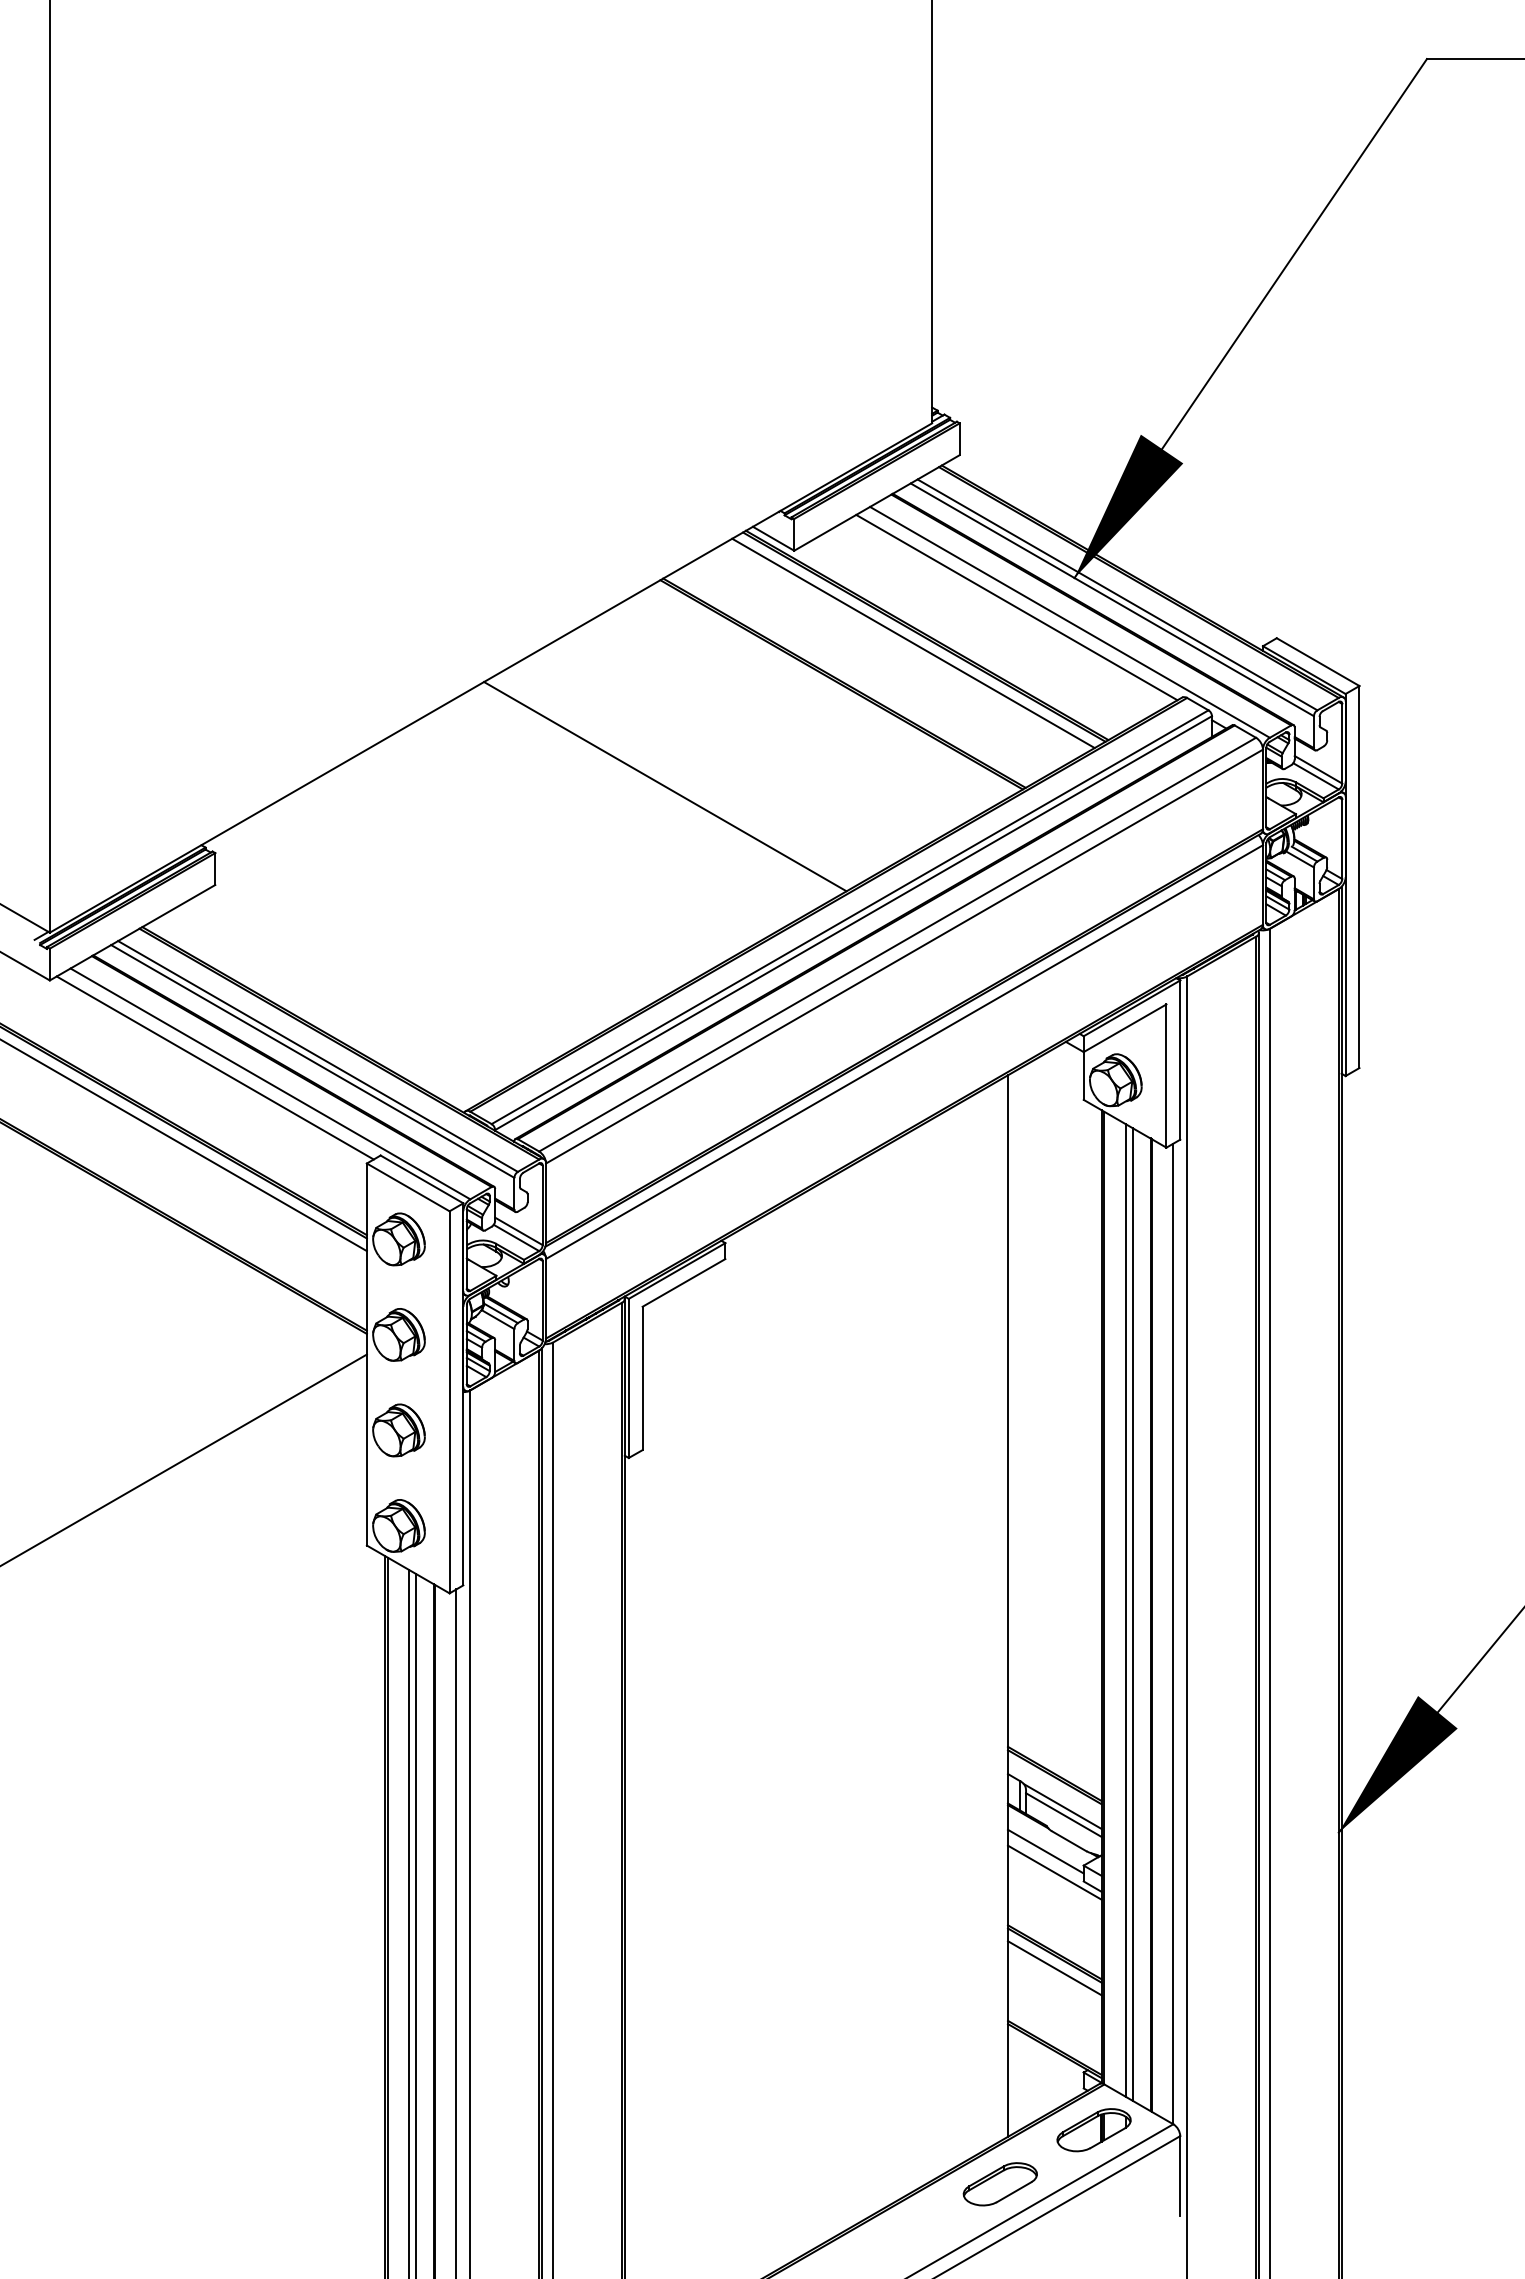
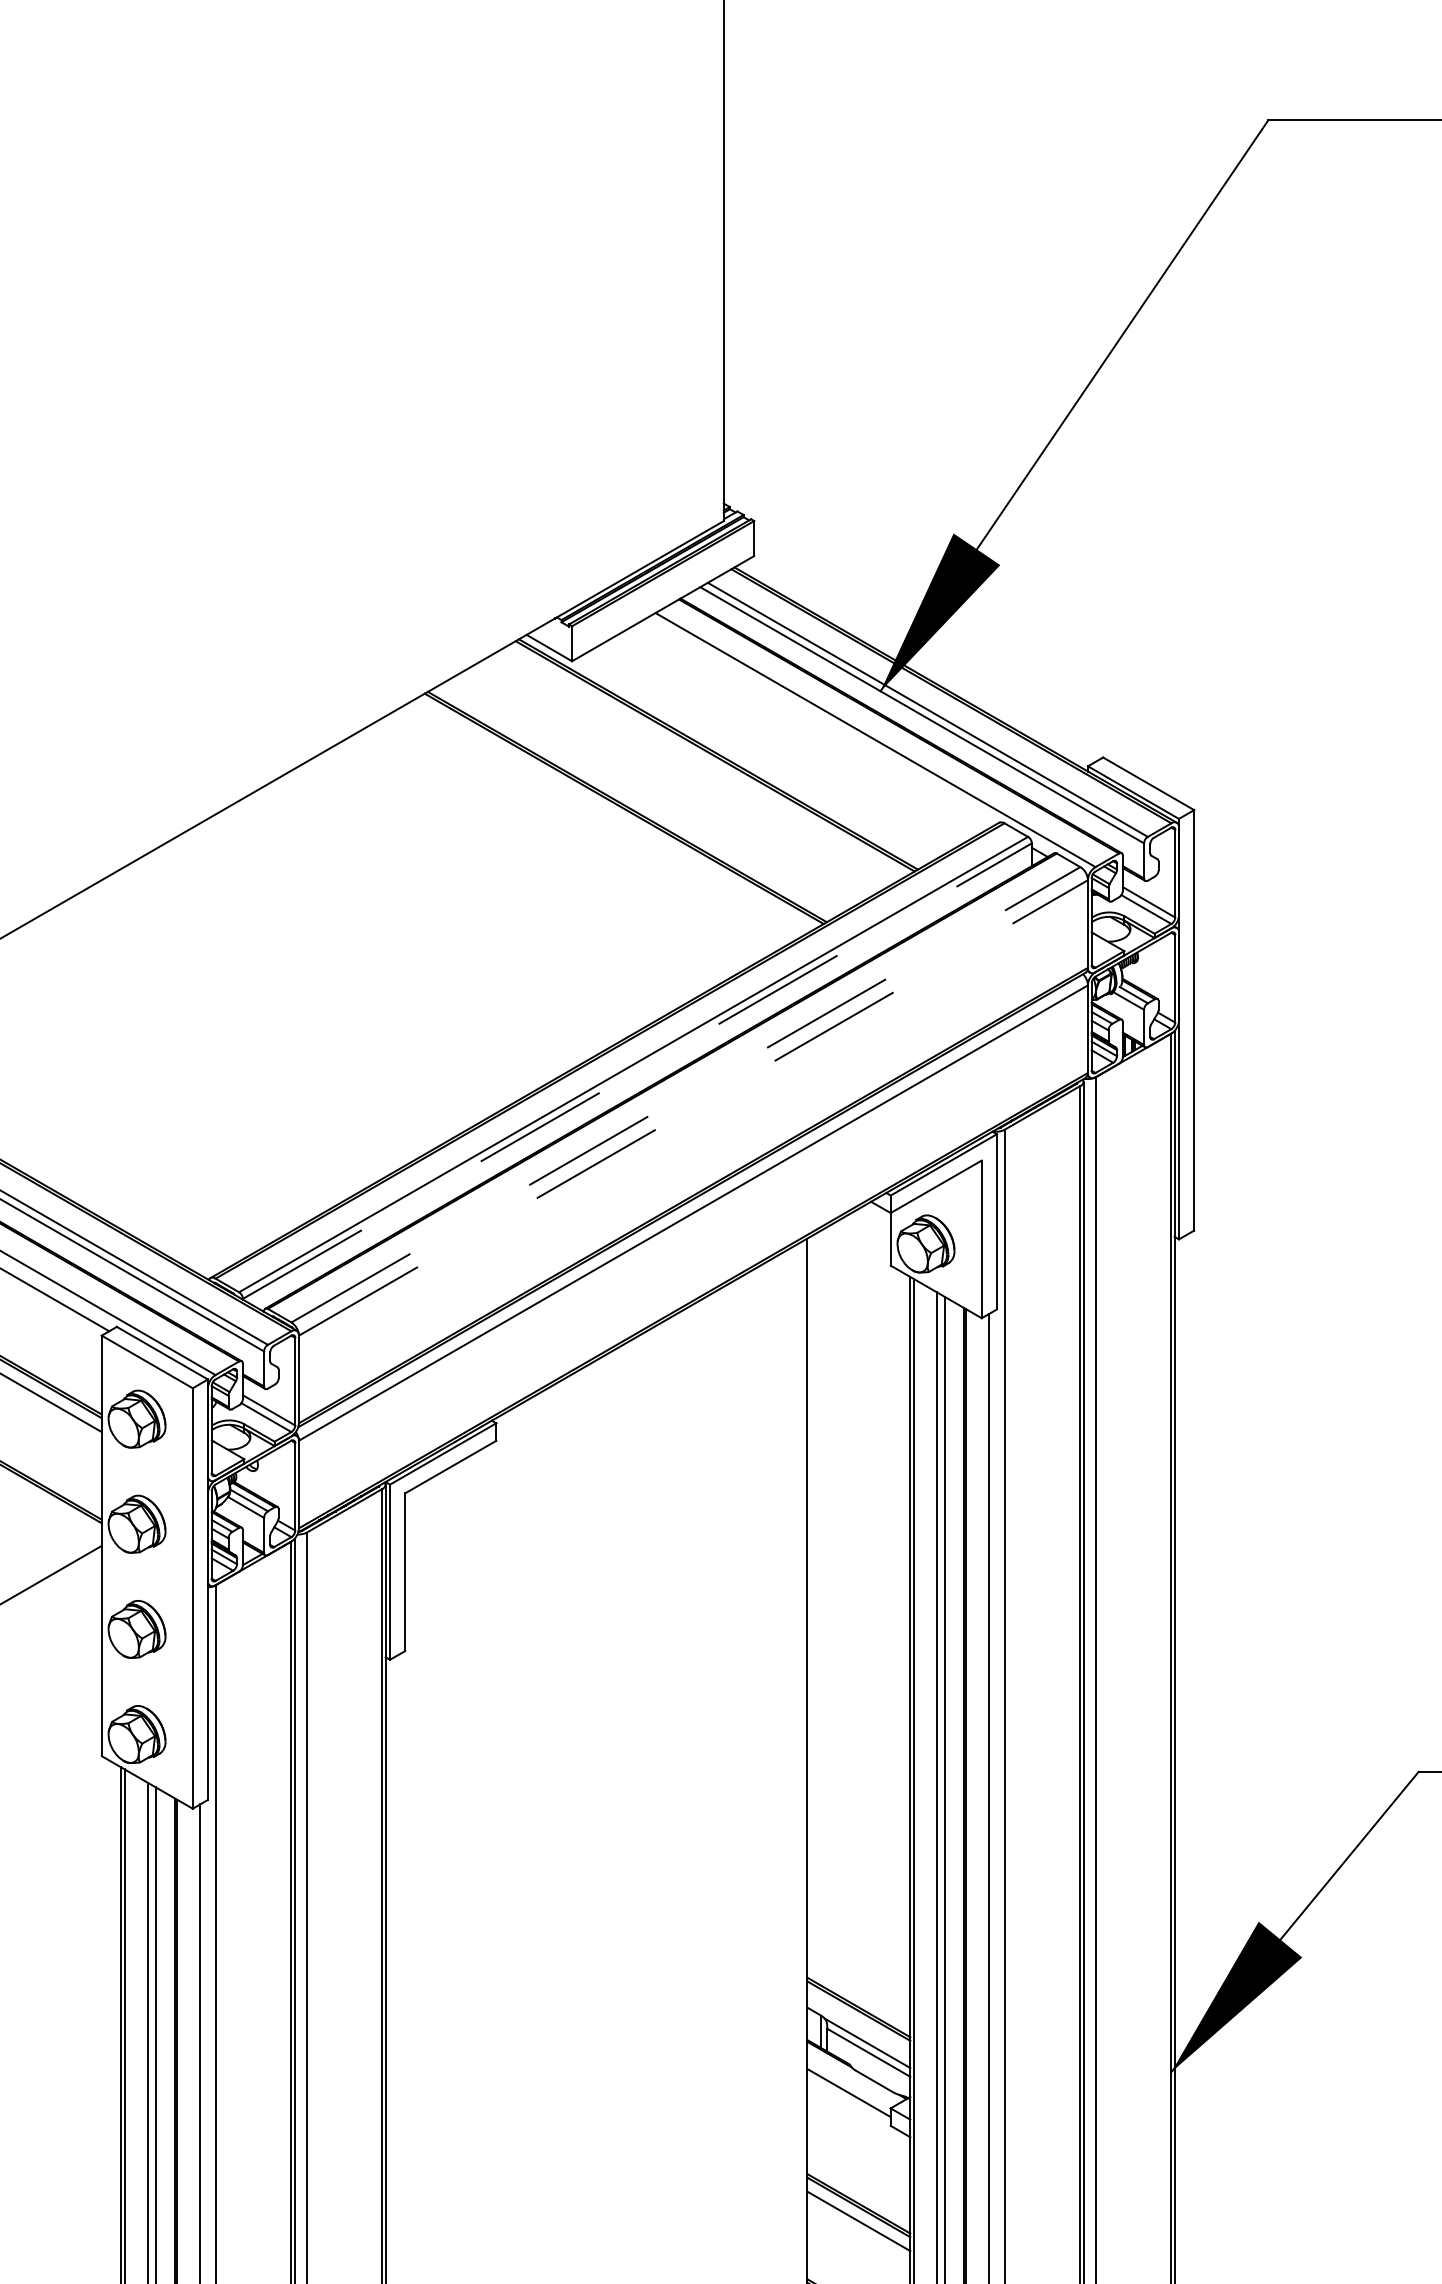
line: (1016, 607) -> (816, 723), removed
line: (913, 643) -> (703, 763), removed
line: (665, 786) -> (430, 920), removed
line: (853, 923) -> (637, 1071), solid -> dashed
line: (897, 944) -> (685, 1094), solid -> dashed
line: (904, 956) -> (693, 1107), solid -> dashed
line: (1054, 1872) -> (858, 2115), removed

